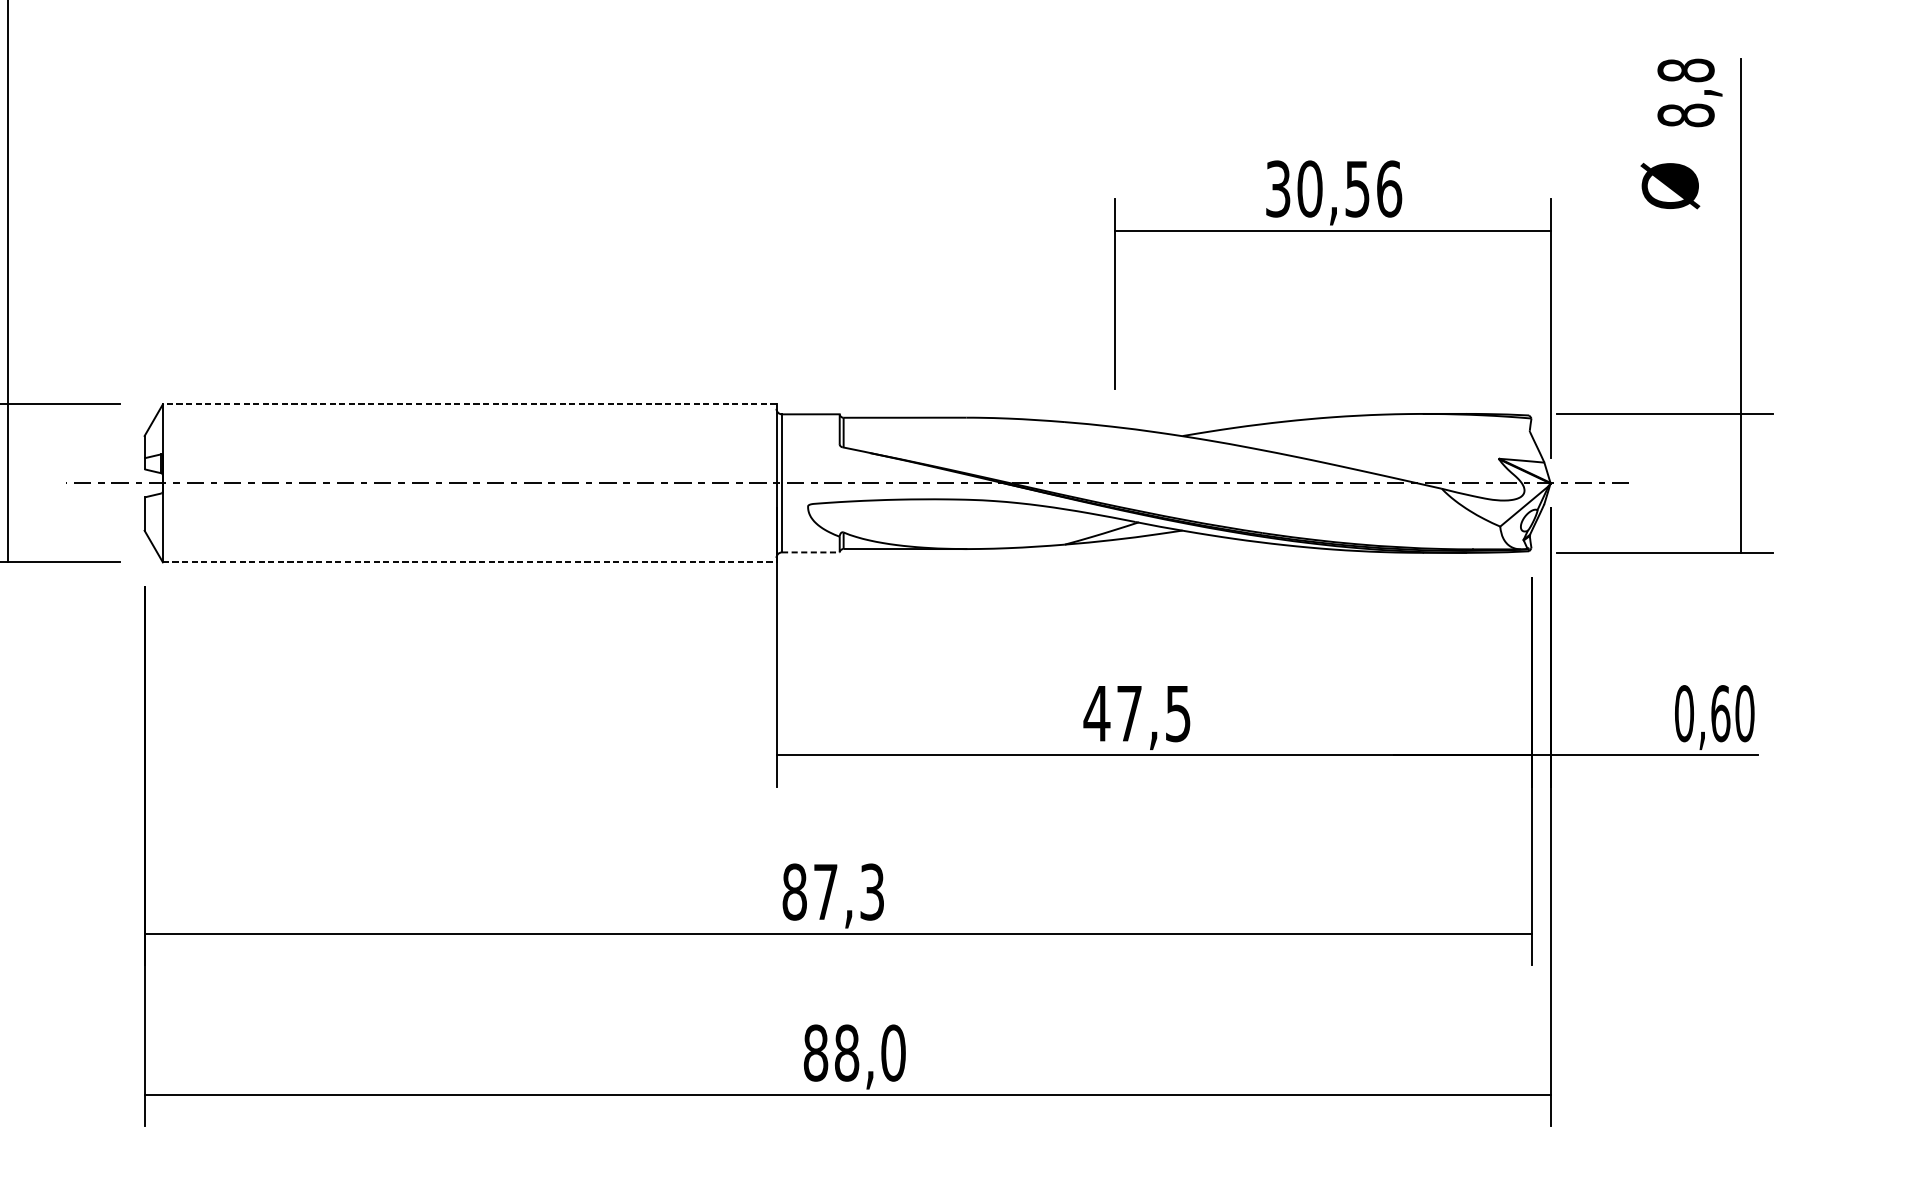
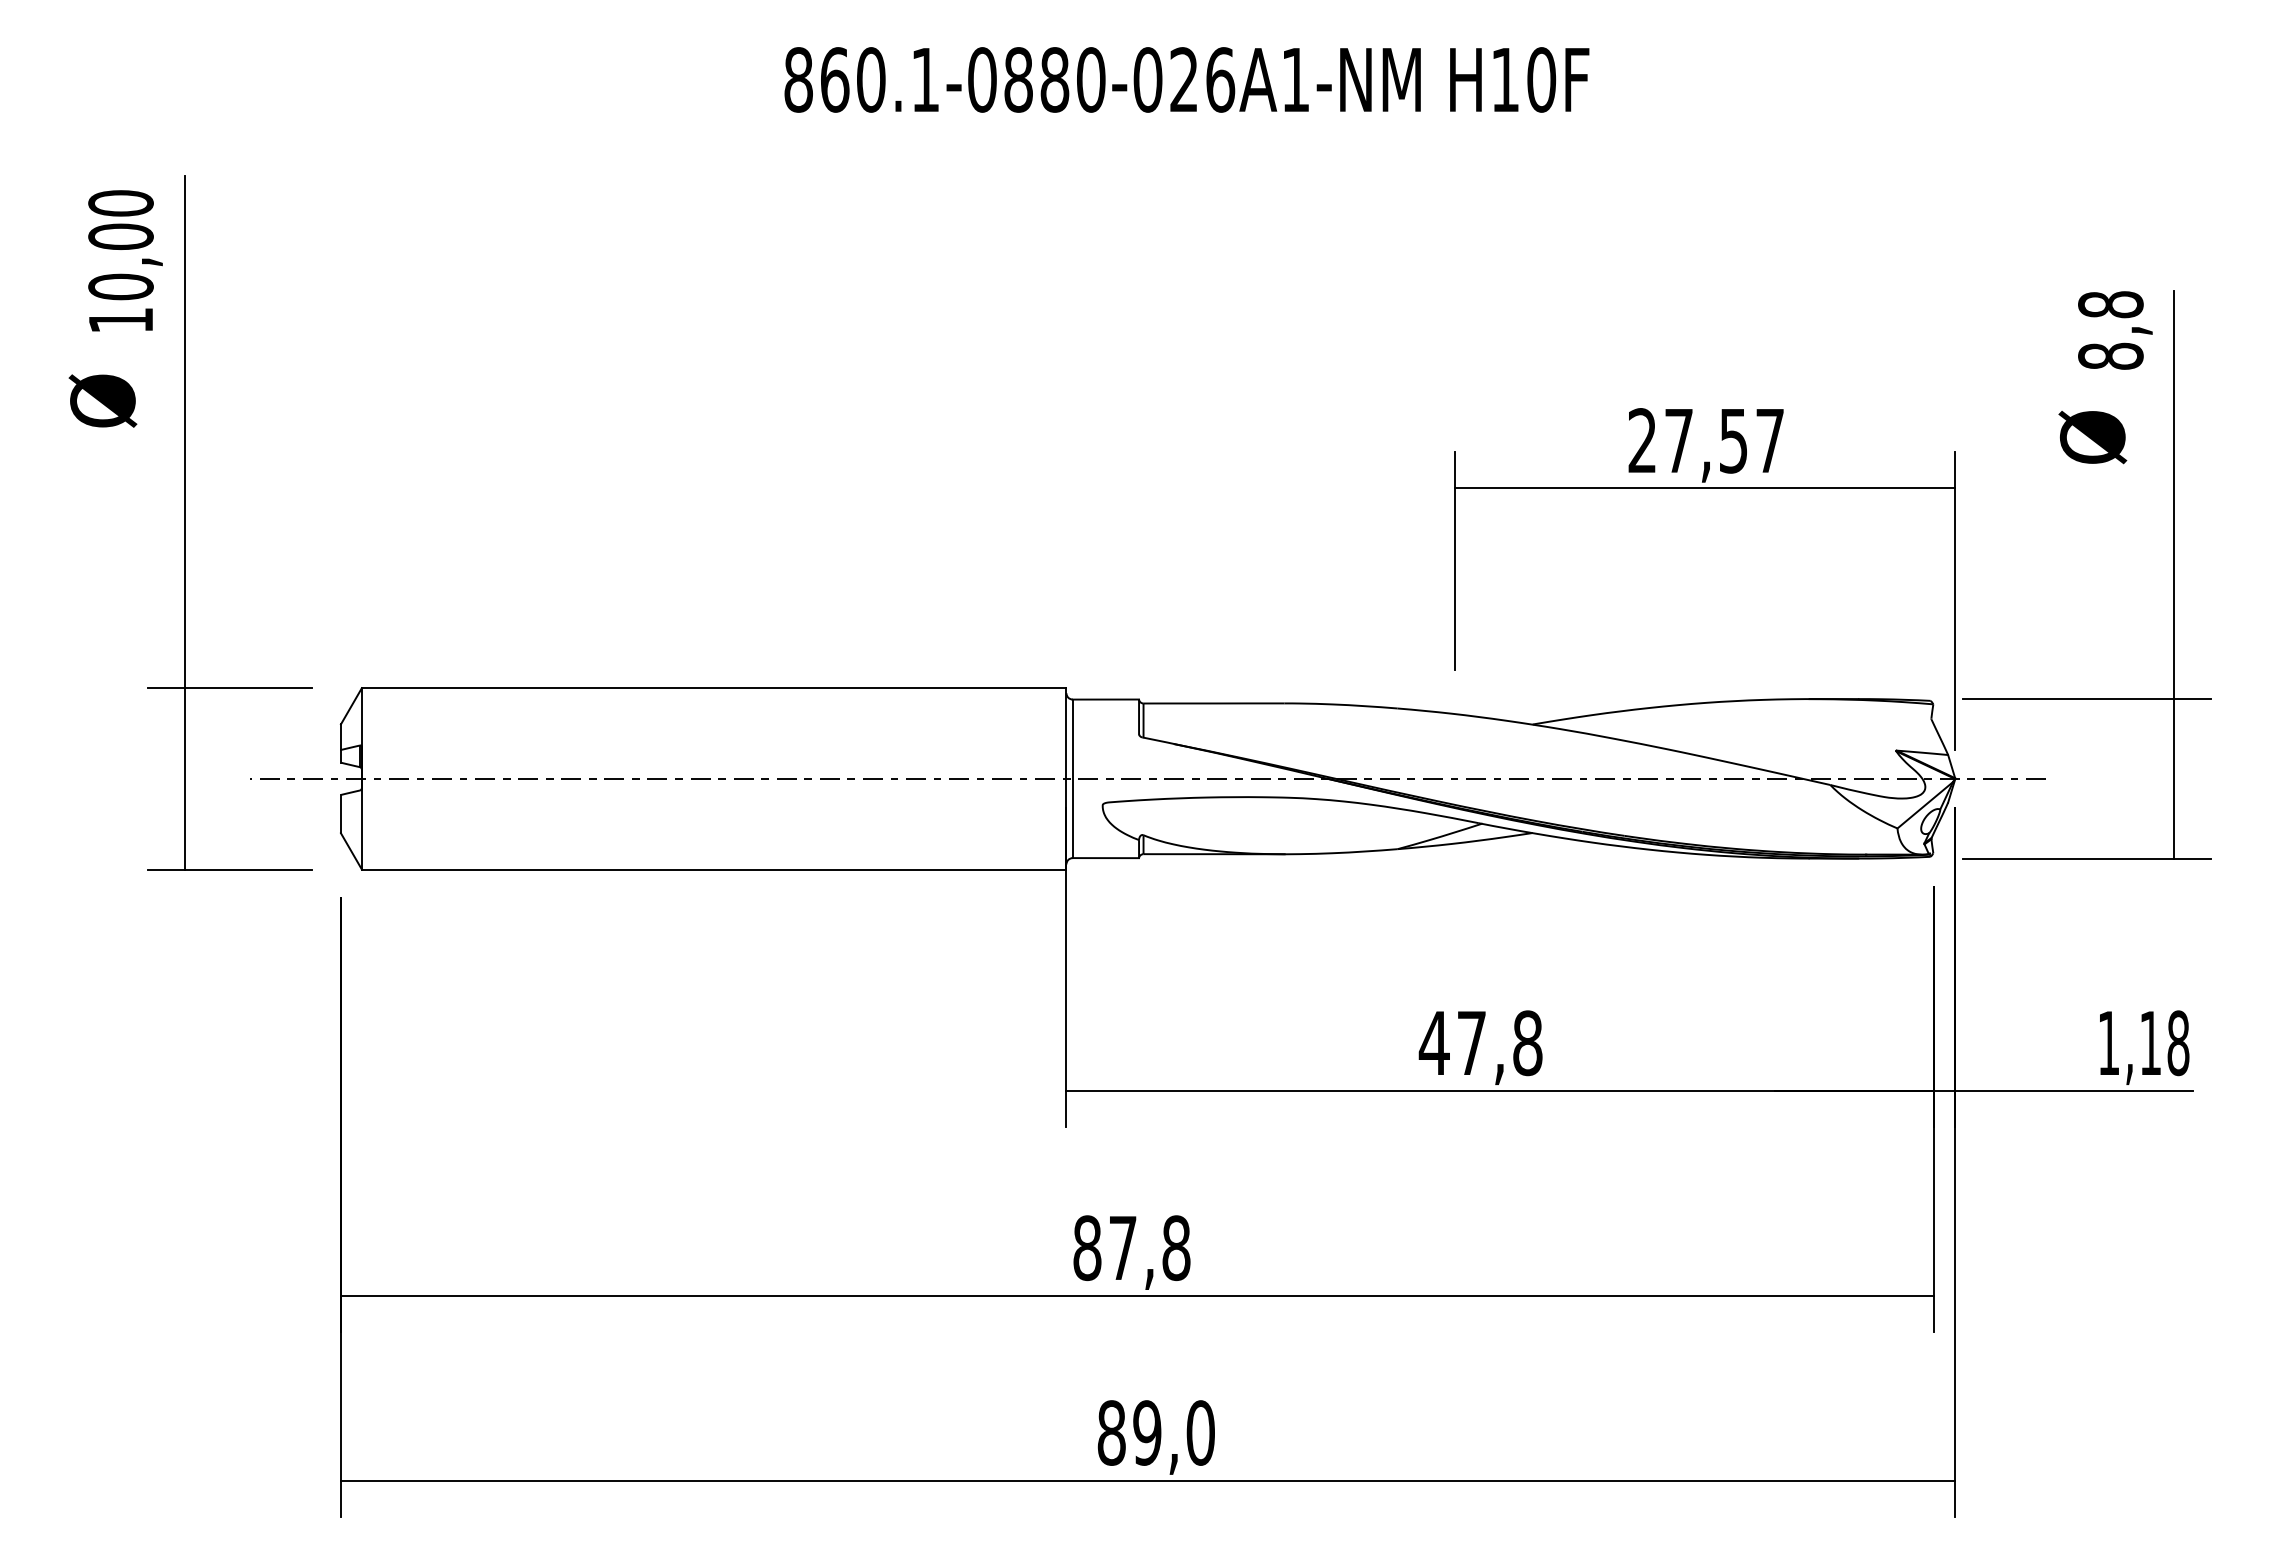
text: (1333, 188) -> (1706, 440), 30,56 -> 27,57
line: (469, 404) -> (713, 688), dashed -> solid
line: (811, 552) -> (1106, 858), dashed -> solid
line: (469, 562) -> (714, 869), dashed -> solid
text: (1178, 713) -> (1527, 1043), 47,5 -> 47,8
text: (1714, 713) -> (2143, 1043), 0,60 -> 1,18
text: (872, 892) -> (1176, 1248), 87,3 -> 87,8
text: (847, 1052) -> (1147, 1432), 88,0 -> 89,0

